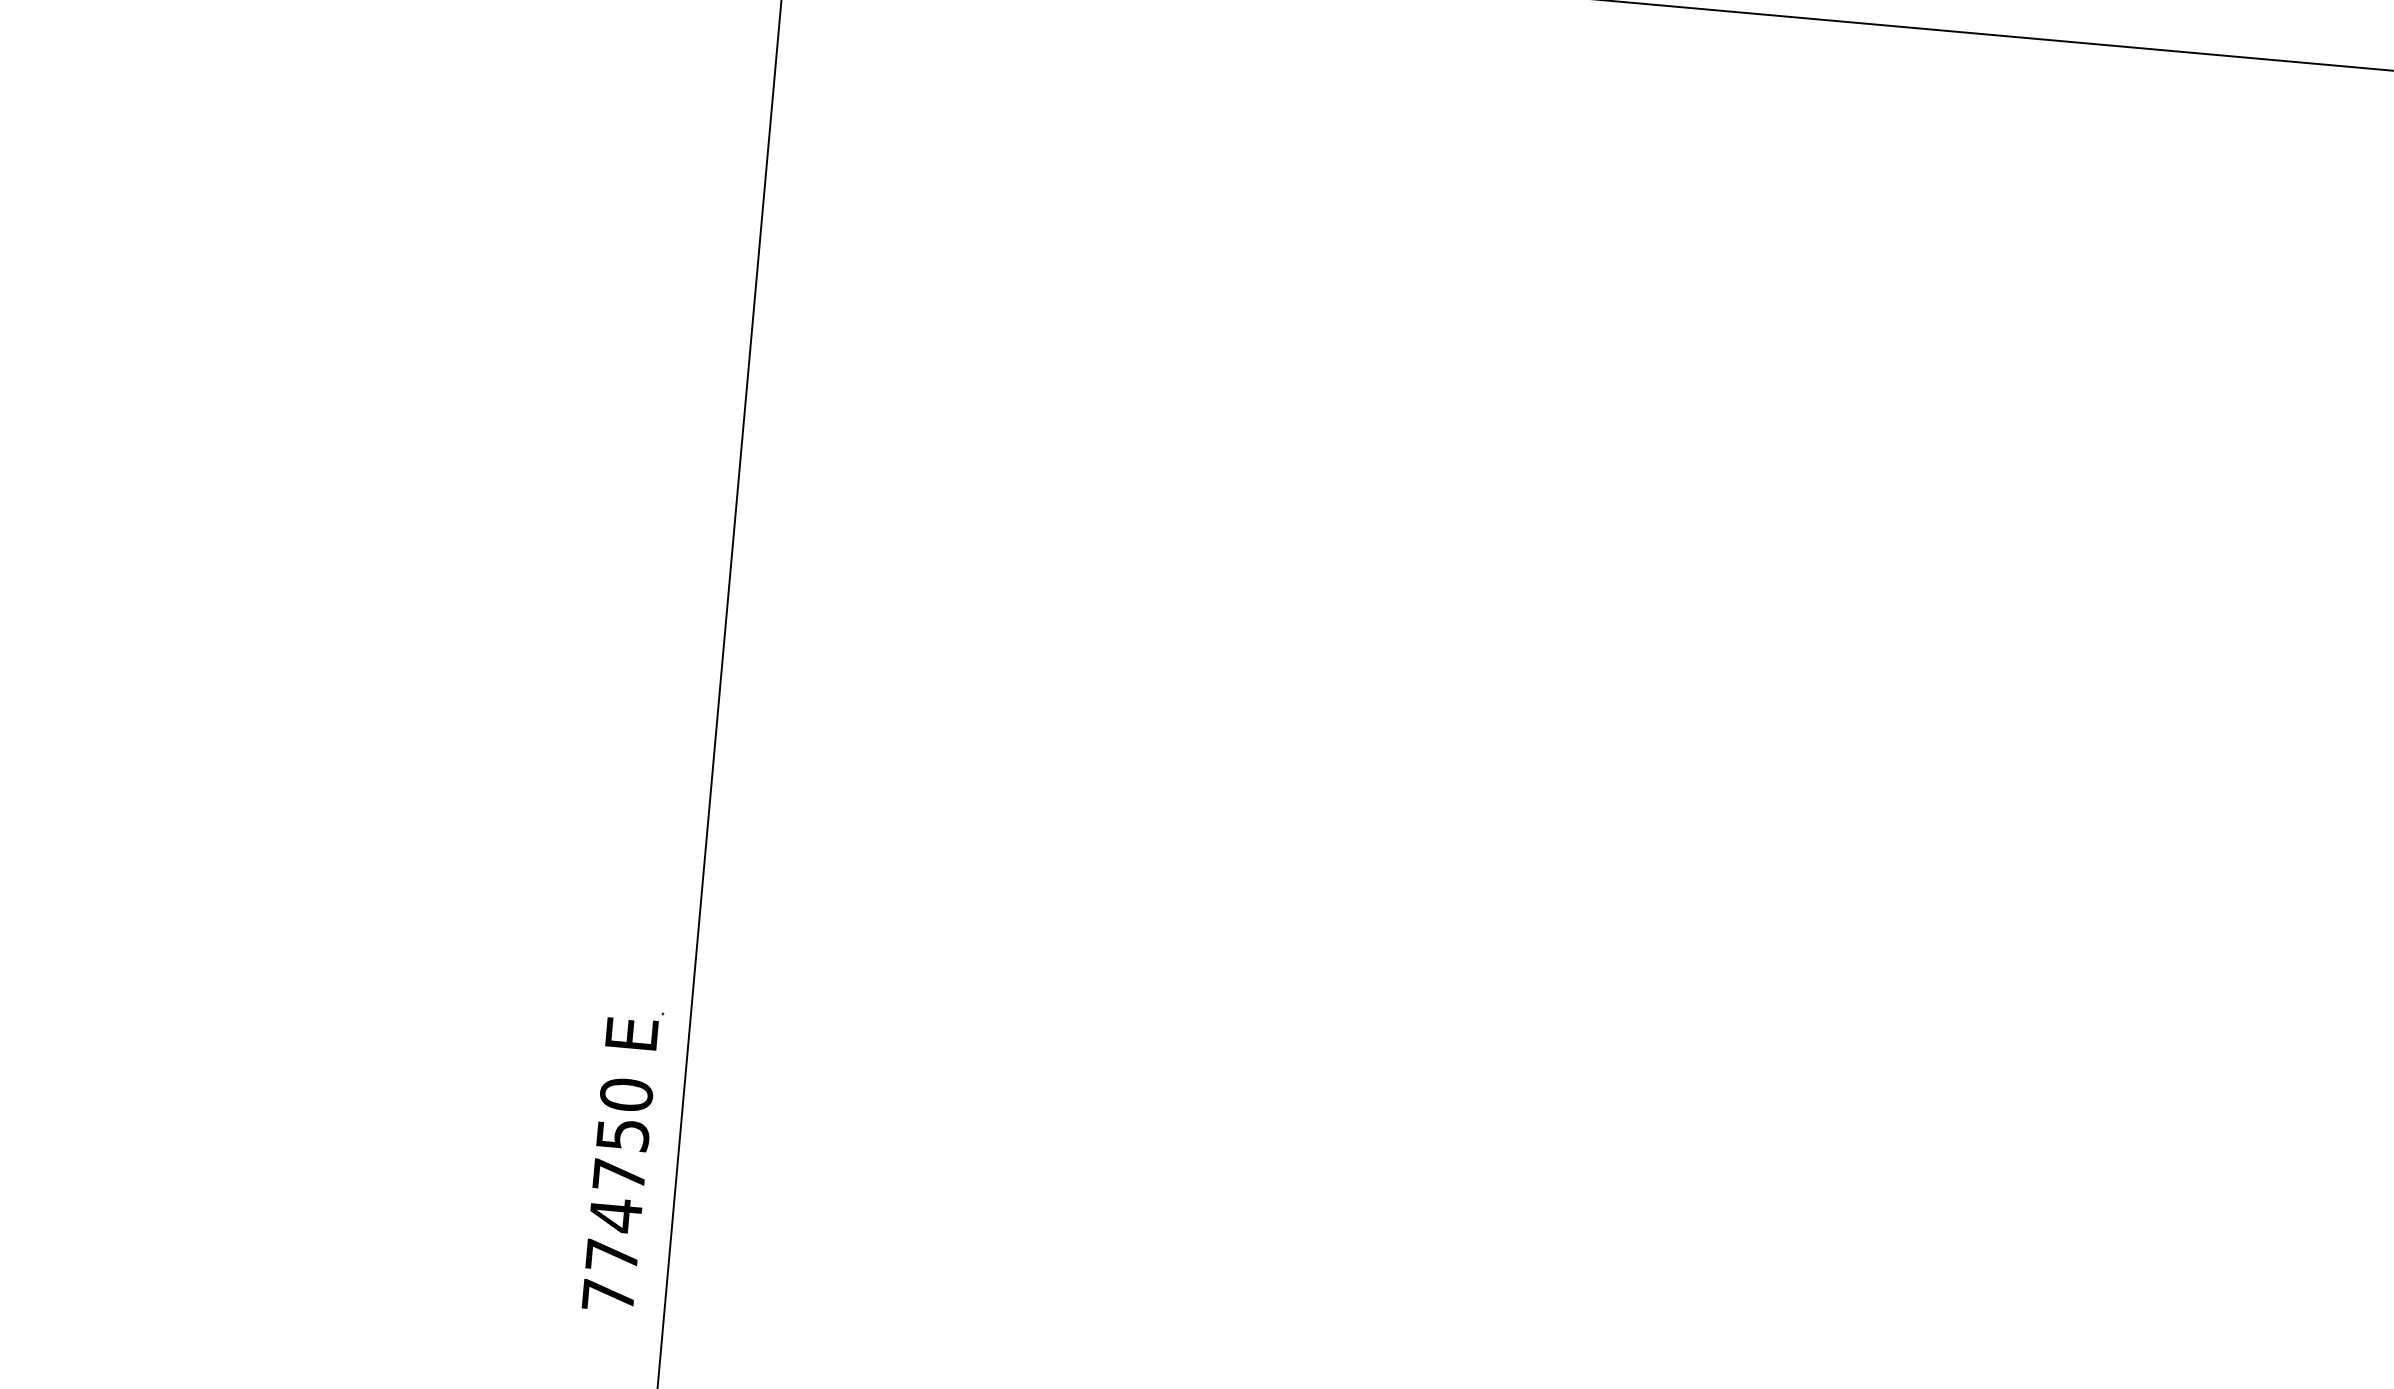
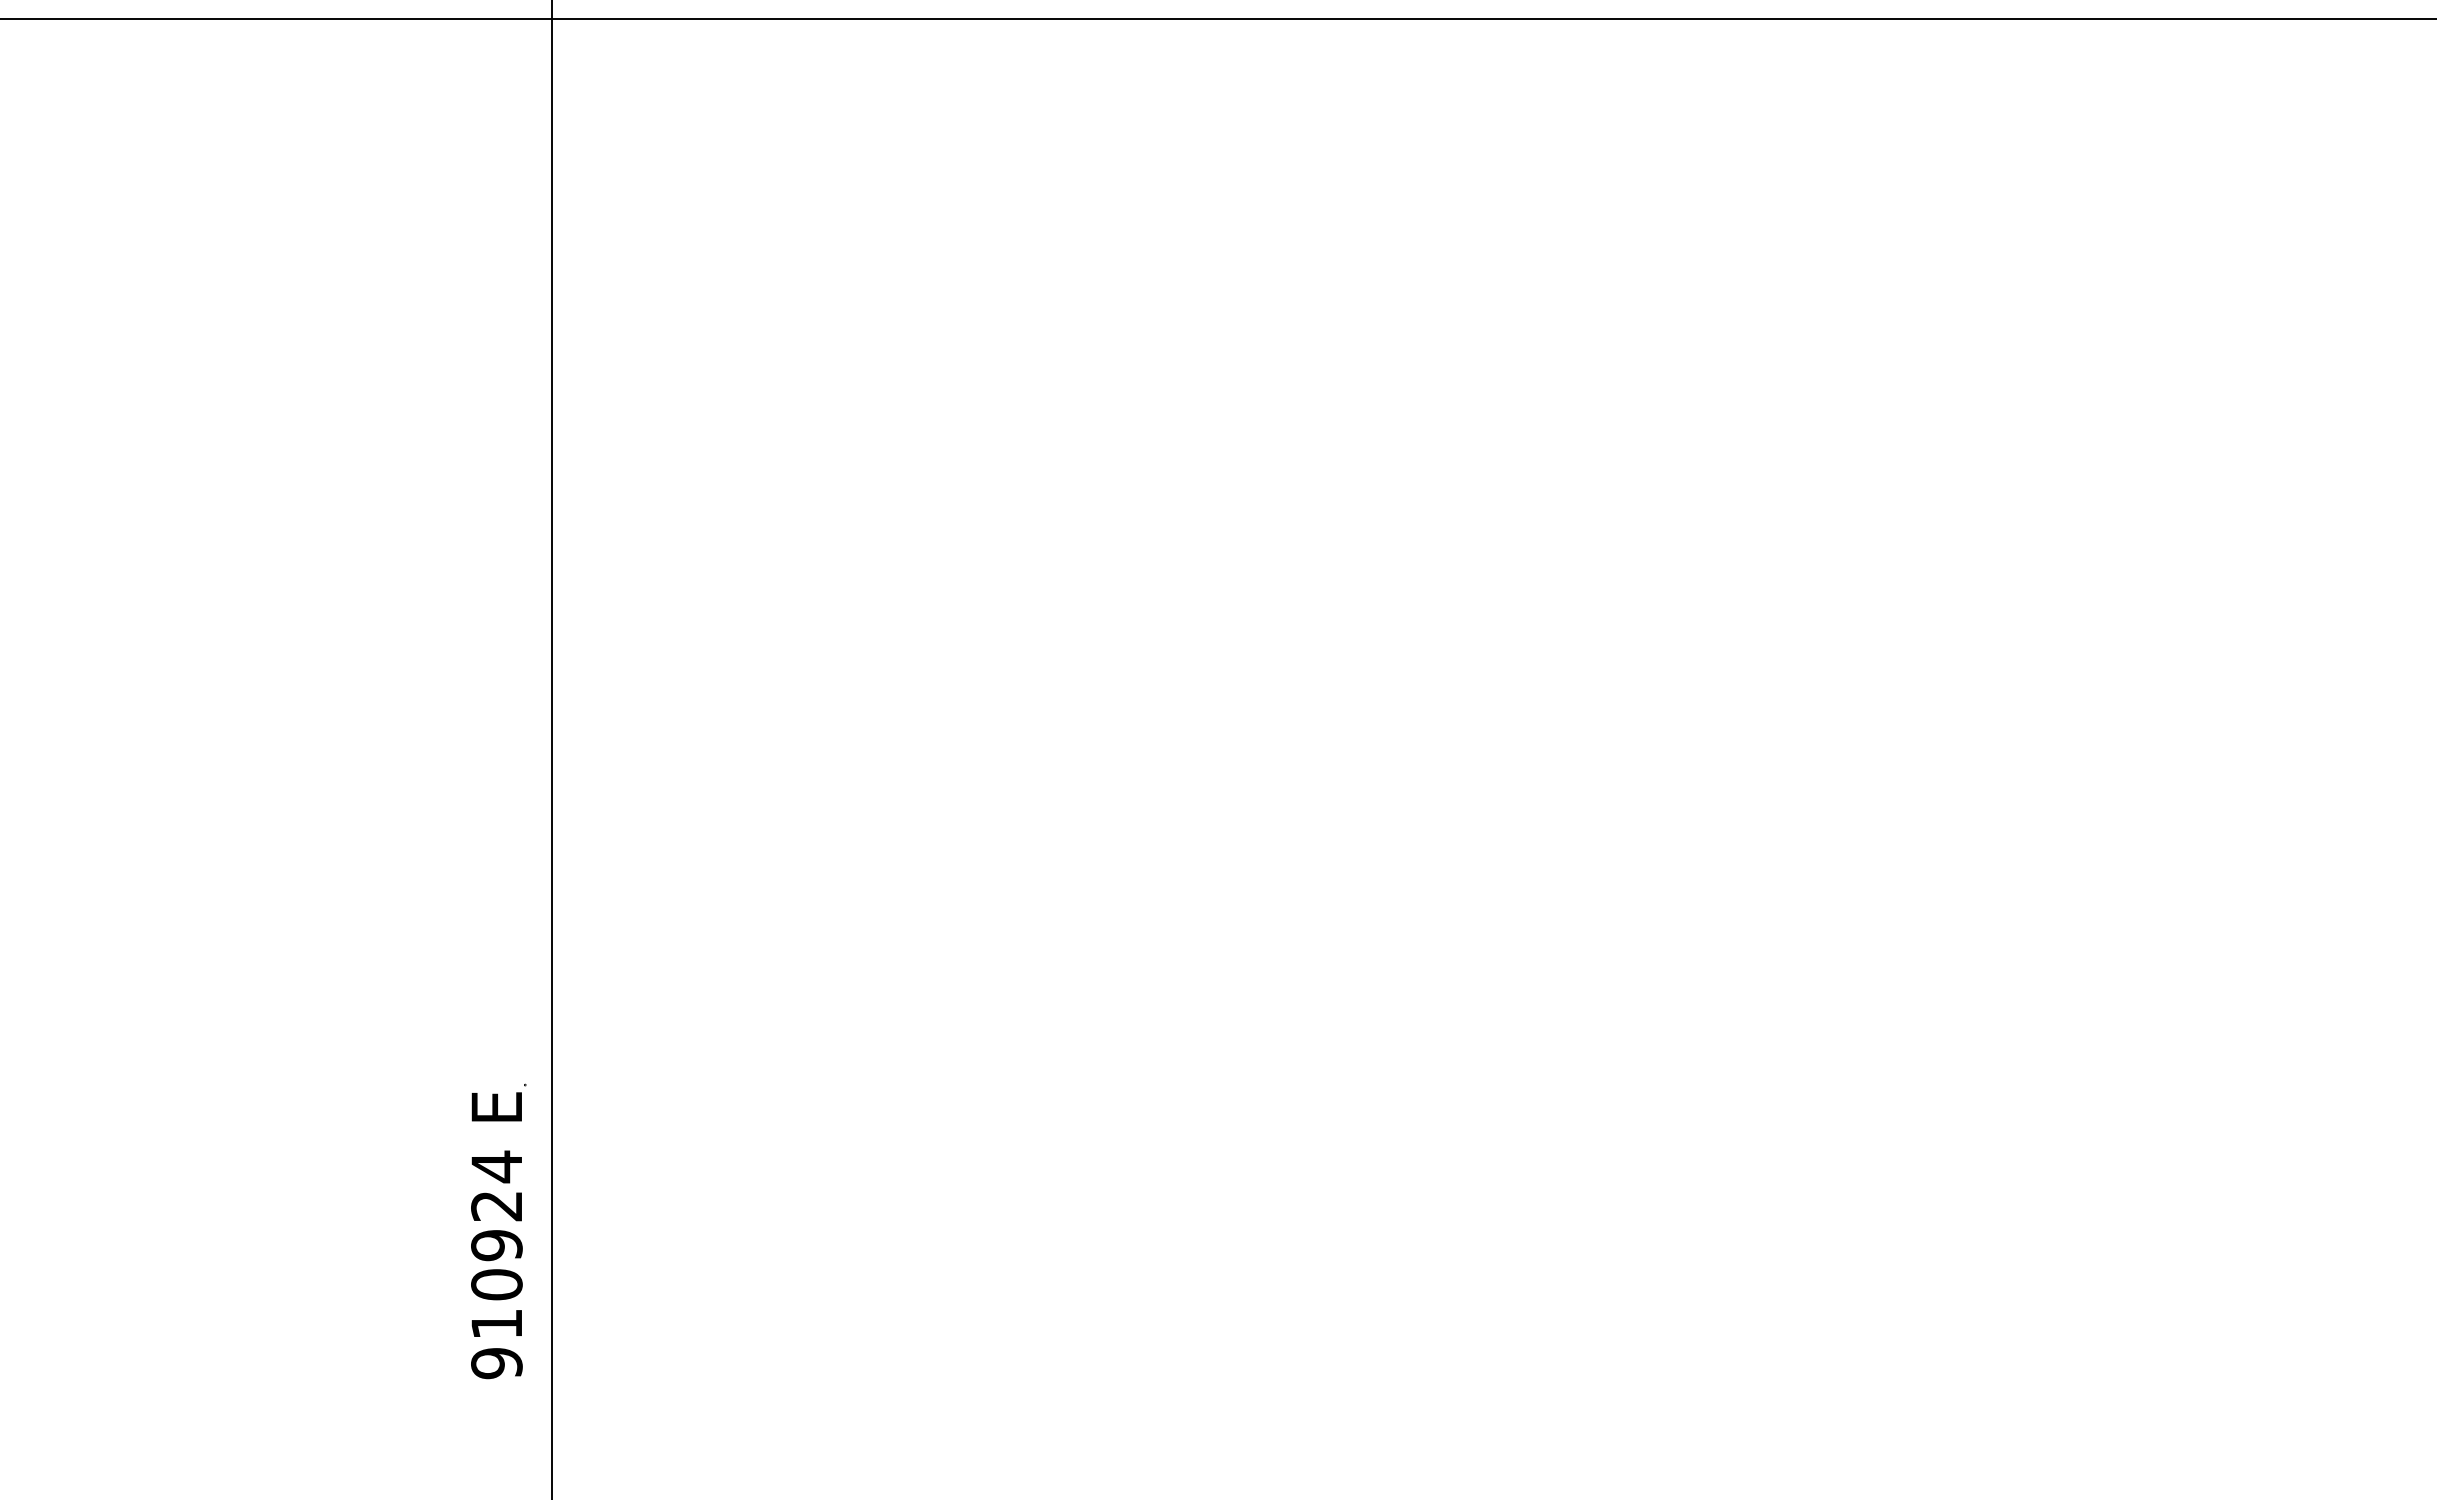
text: (617, 1194) -> (496, 1264), 774750 -> 910924

